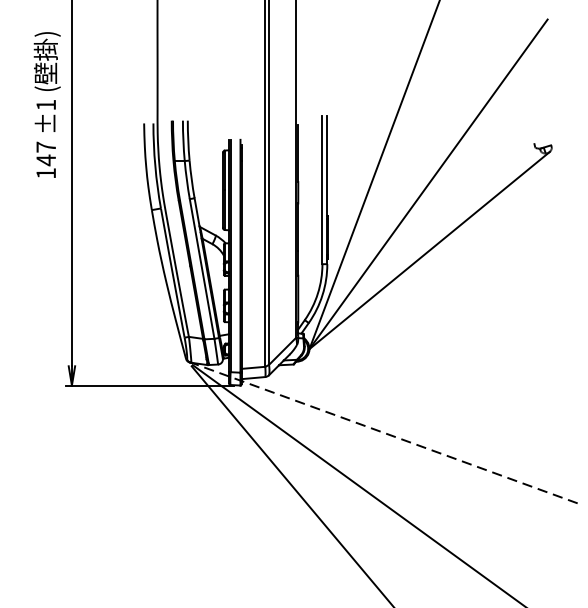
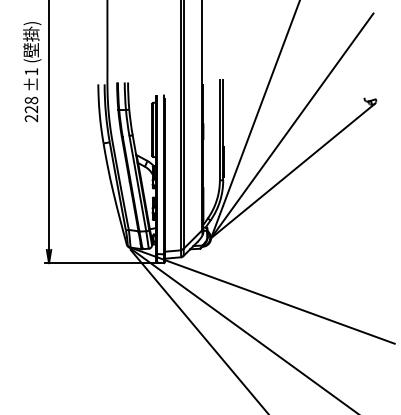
text: (46, 160) -> (31, 109), 147 -> 228
line: (384, 433) -> (262, 295), dashed -> solid

